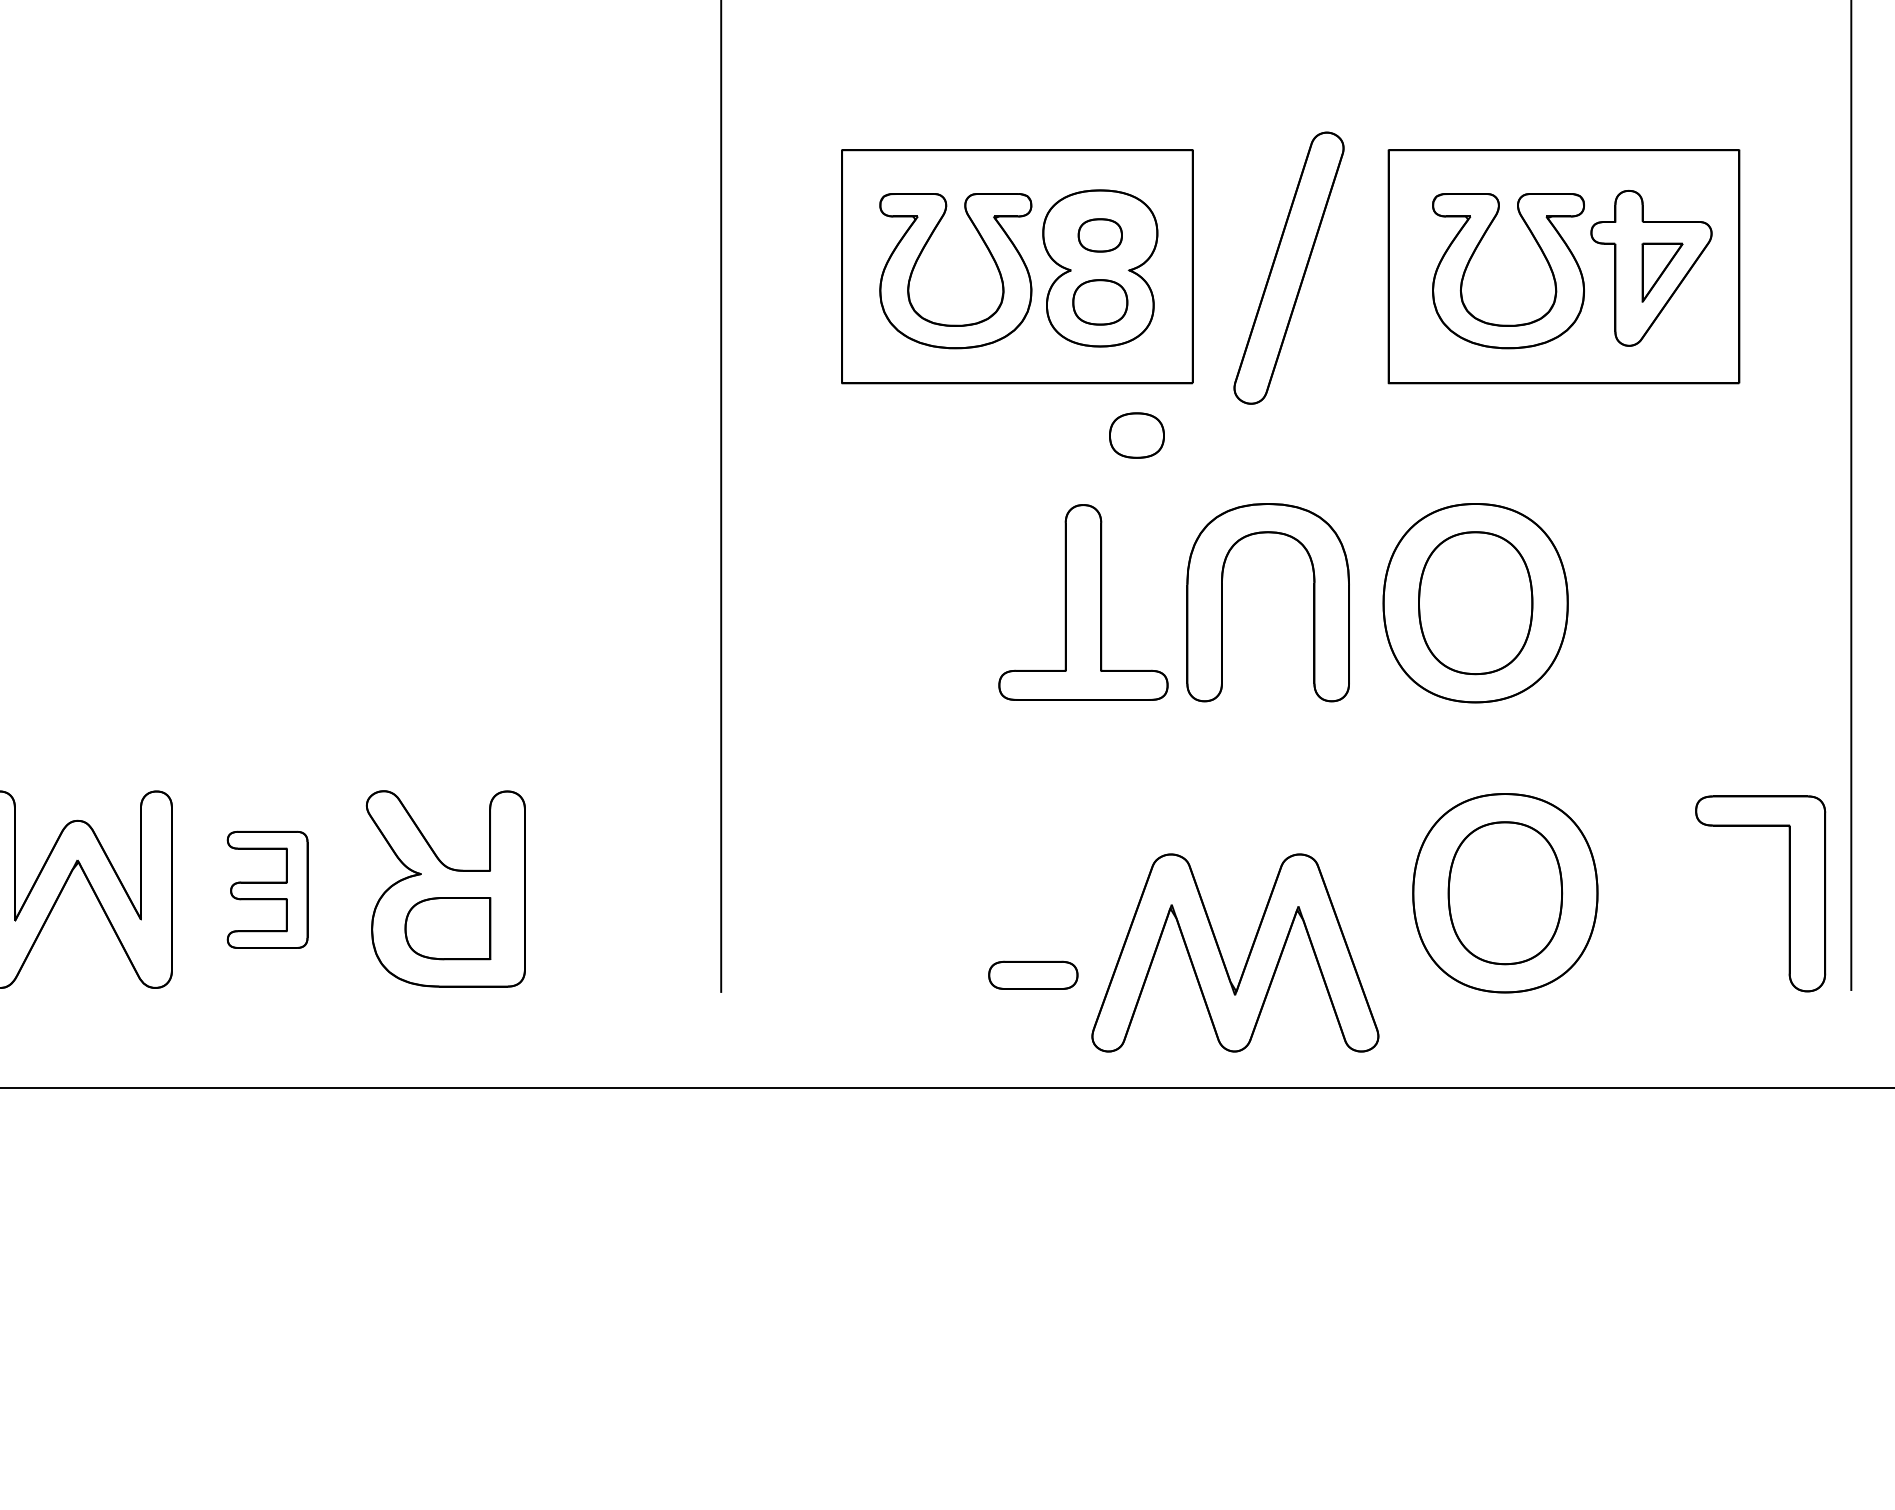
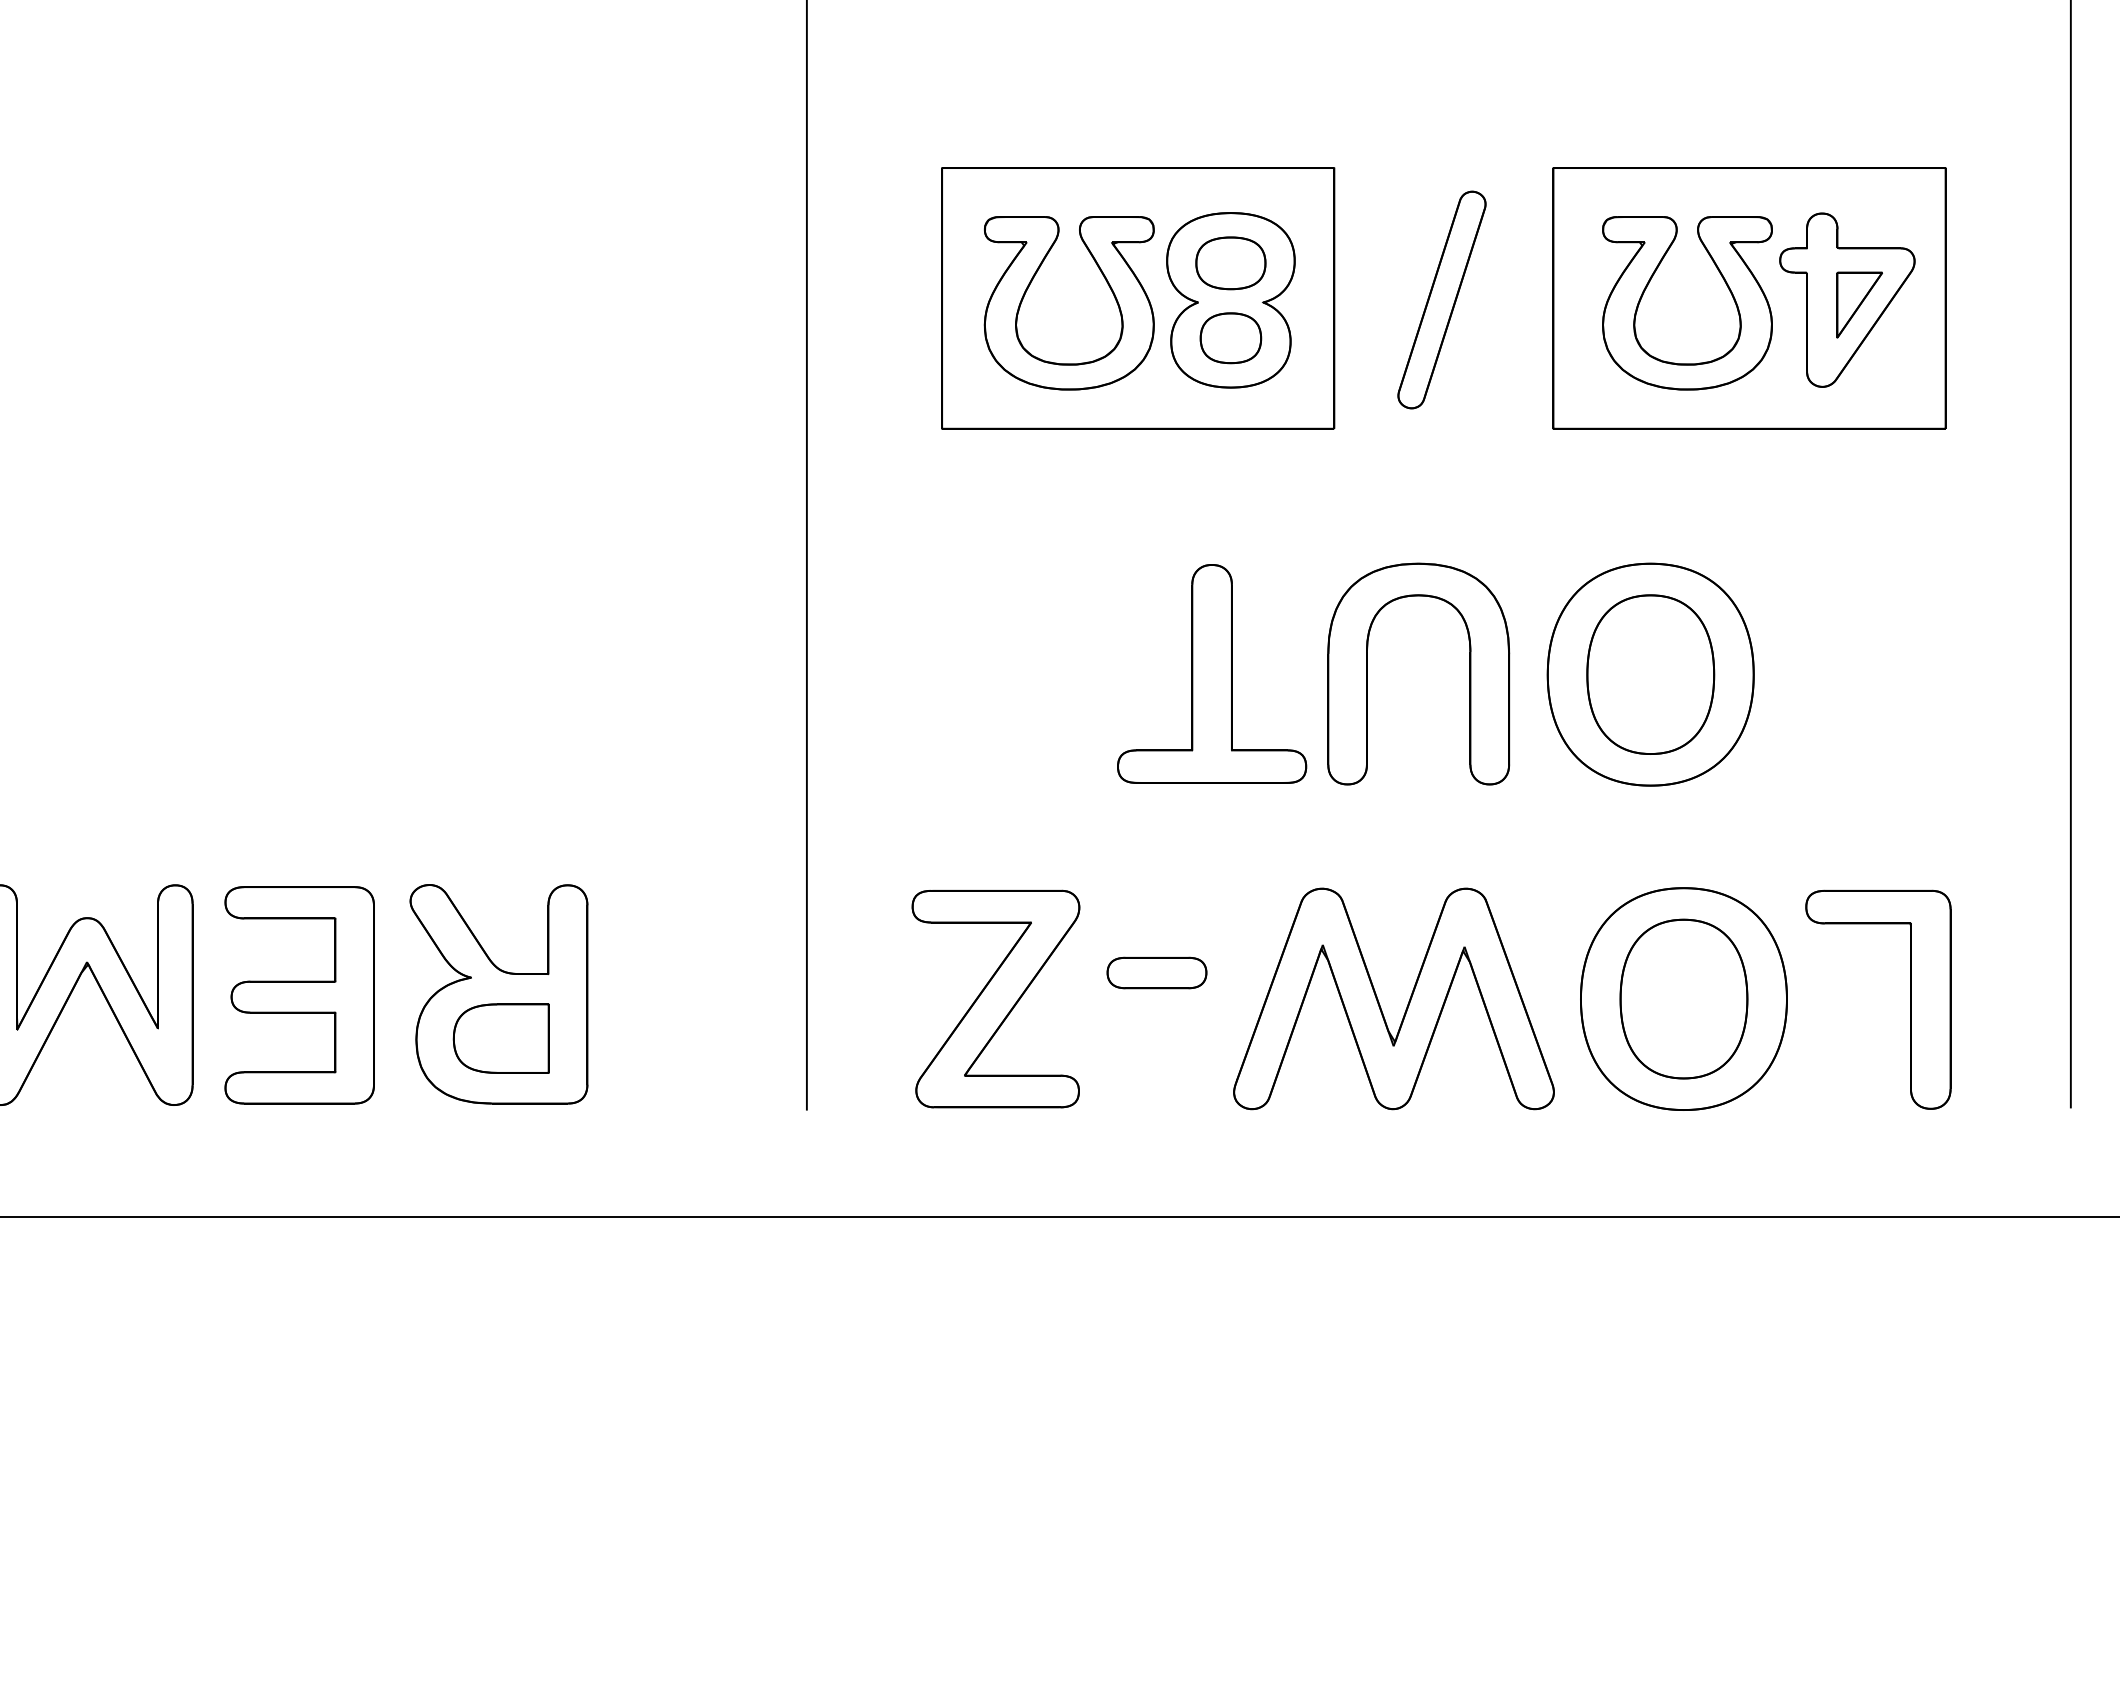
part: (1099, 235) -> (1230, 263), size x1.43
part: (1288, 267) -> (1441, 299), size x0.71
part: (1136, 435) -> (1271, 487), removed
part: (267, 890) -> (299, 995), size x1.67
part: (889, 892) -> (995, 998), added
part: (1789, 893) -> (1910, 999), moved
part: (1222, 956) -> (1379, 1002), moved
part: (1032, 974) -> (1156, 972), moved

